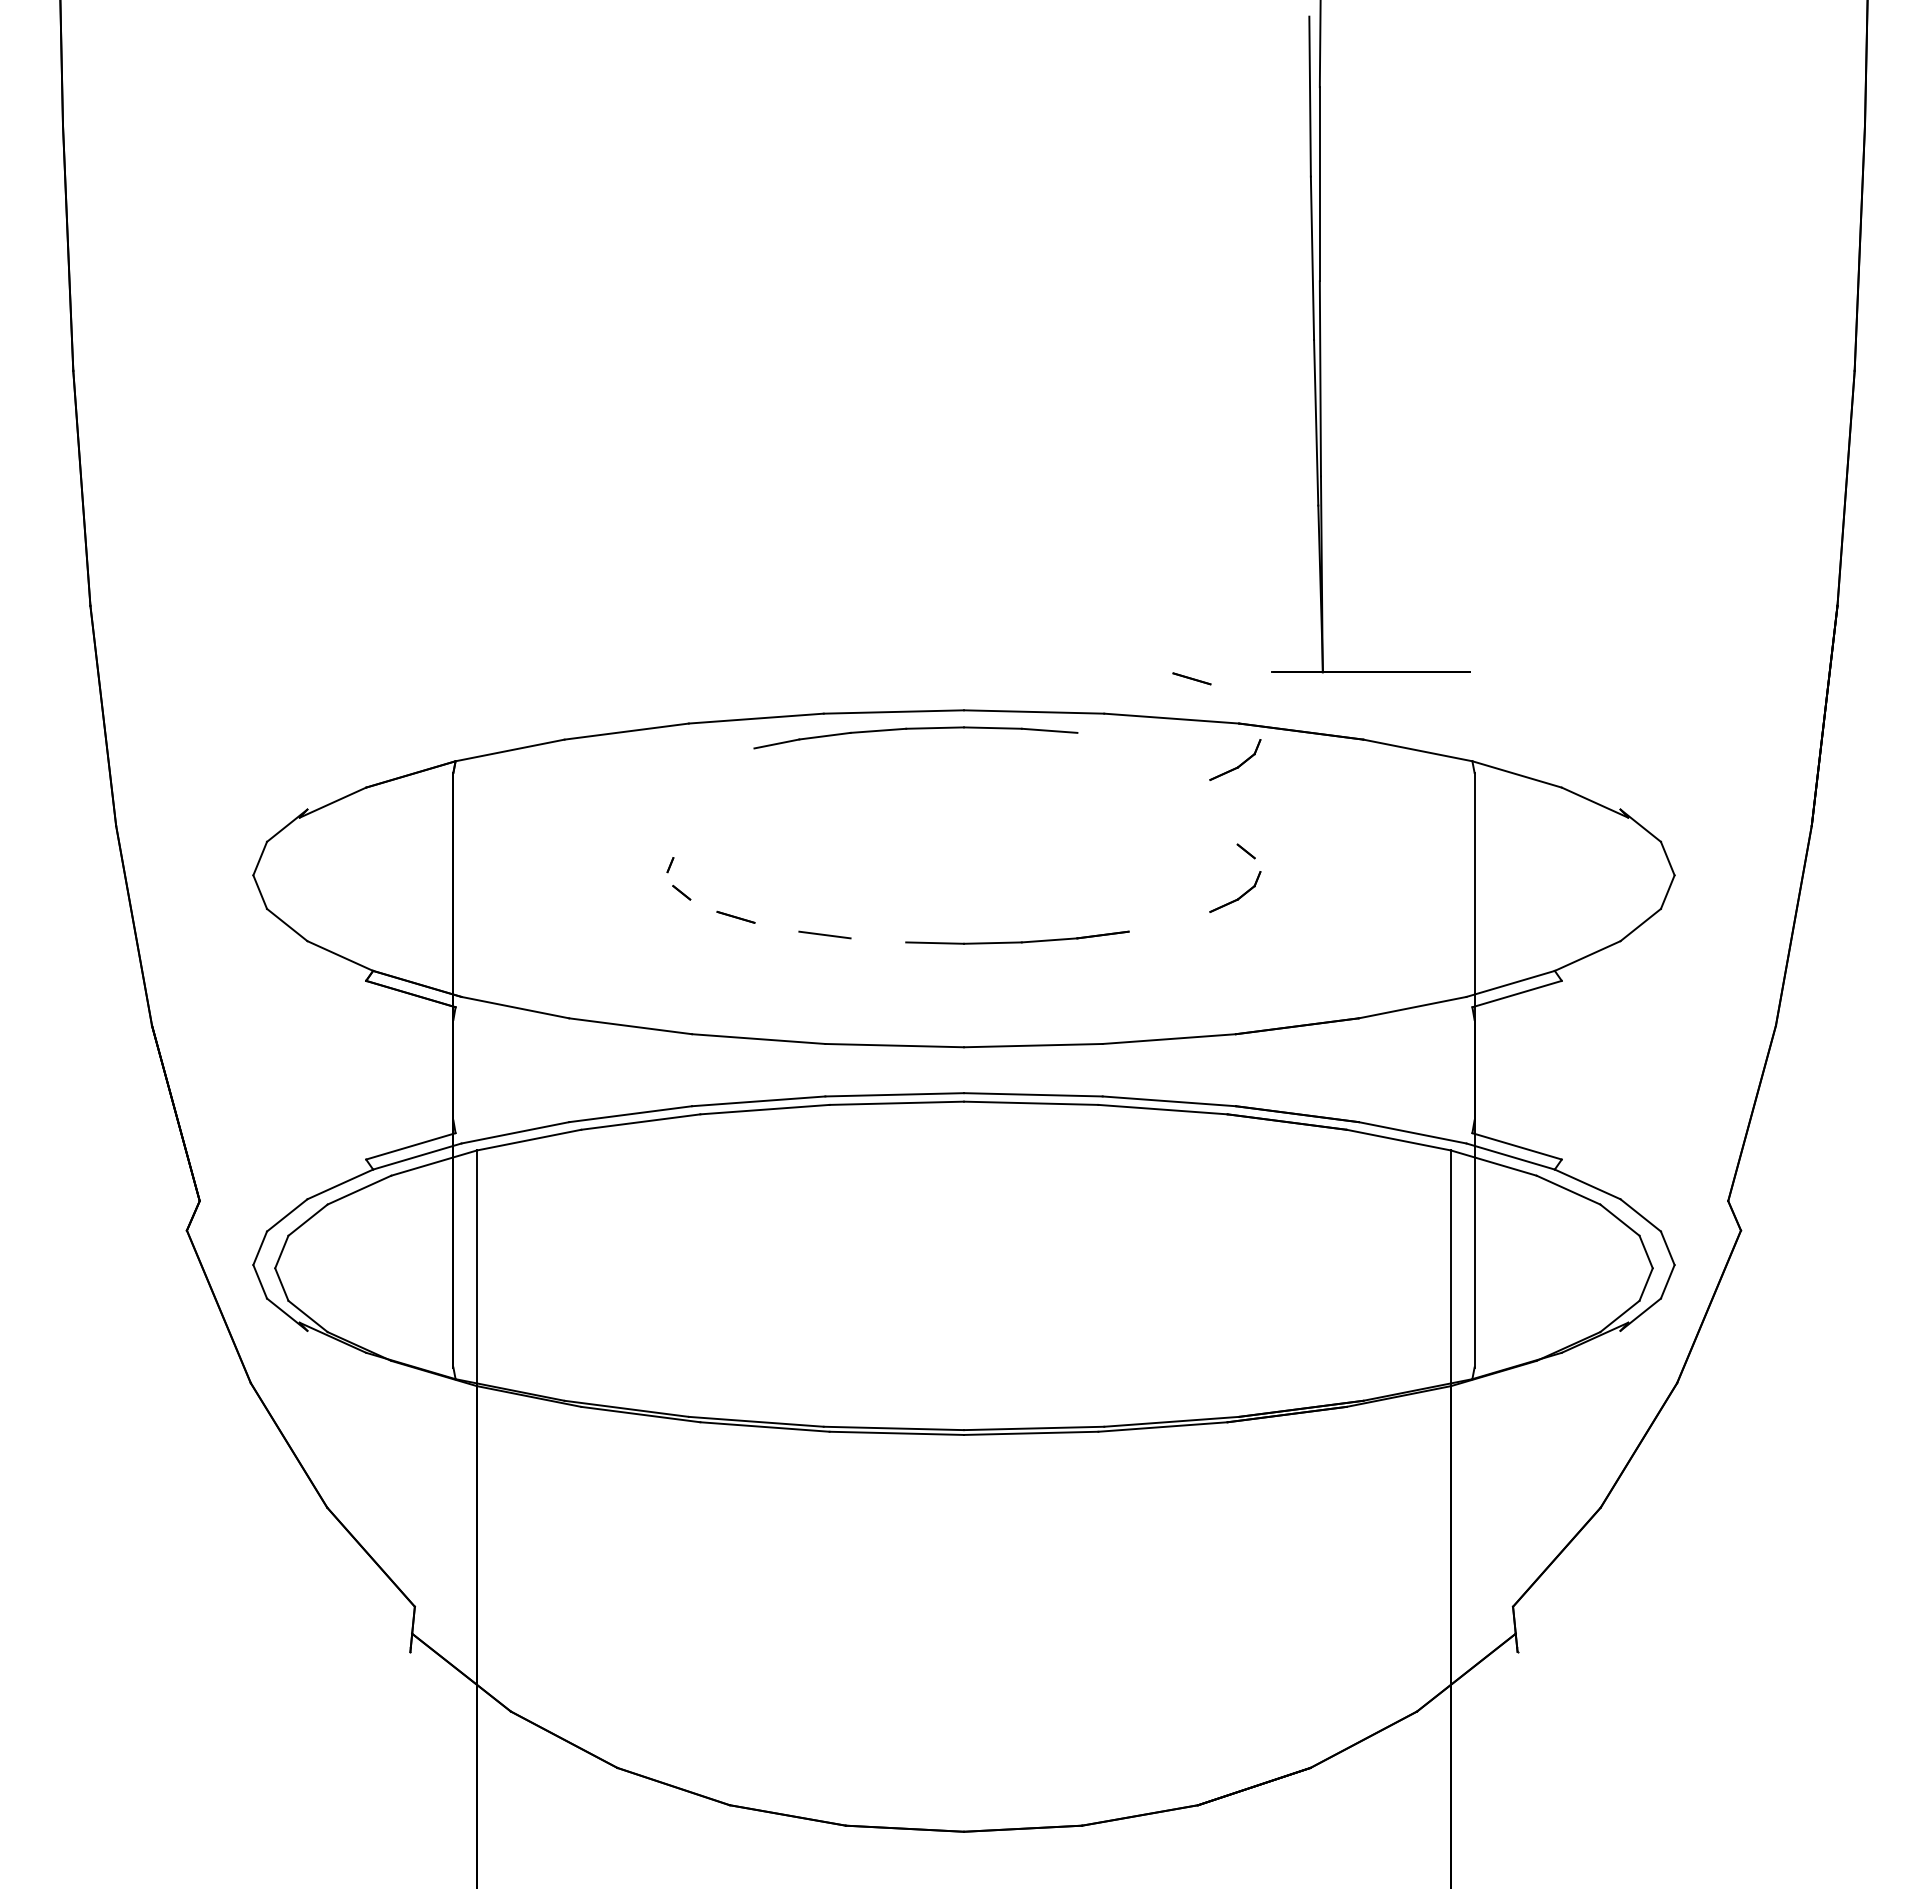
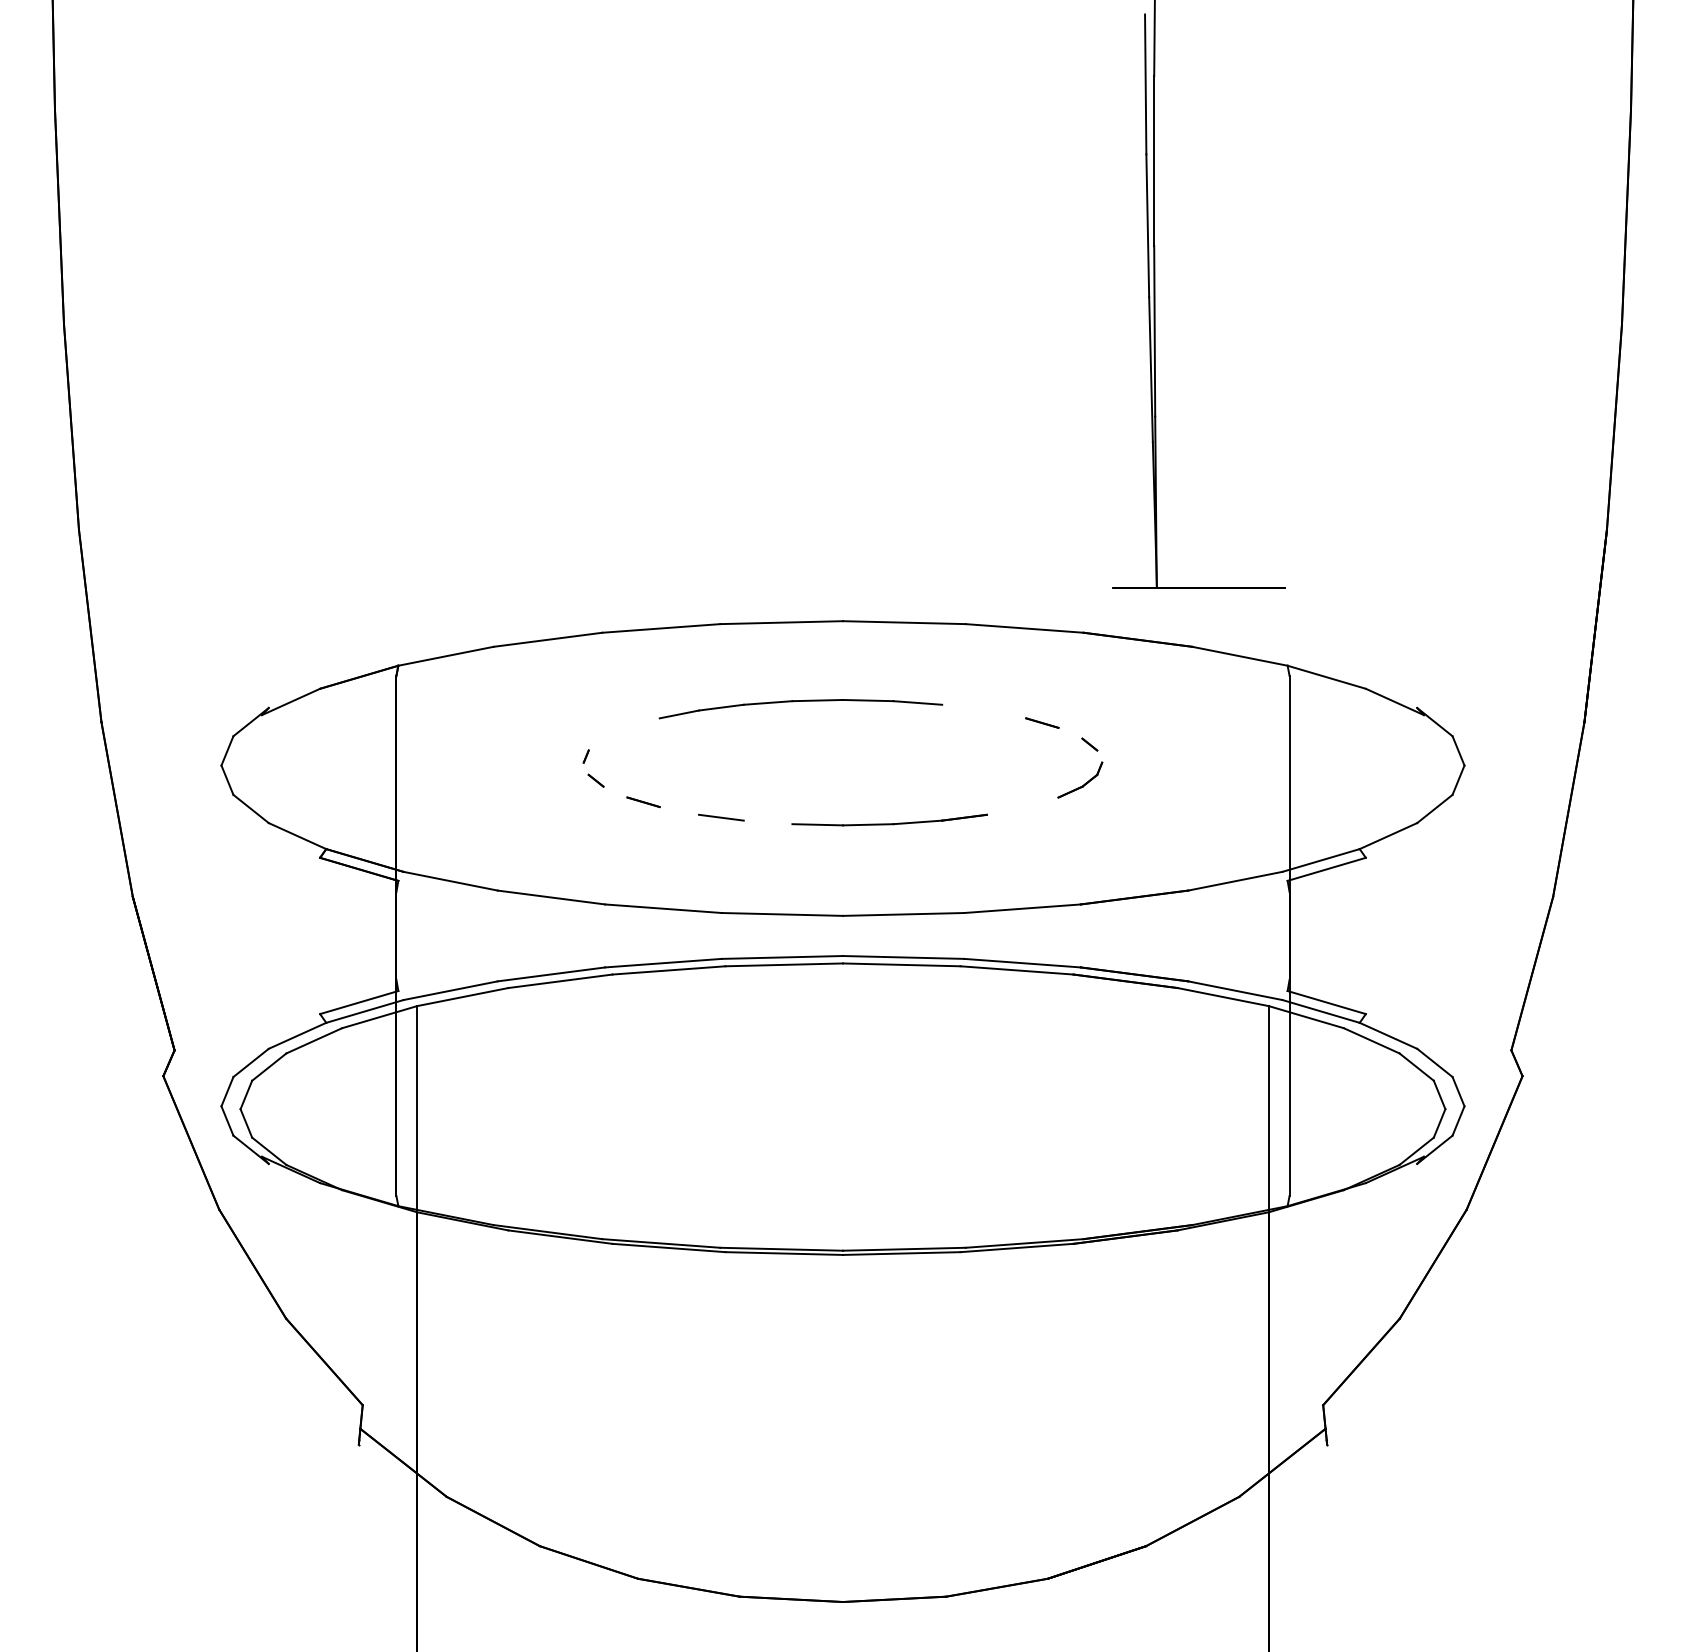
line: (1191, 678) -> (1041, 722), moved
part: (915, 729) -> (800, 701), moved
part: (1239, 764) -> (1083, 668), removed

